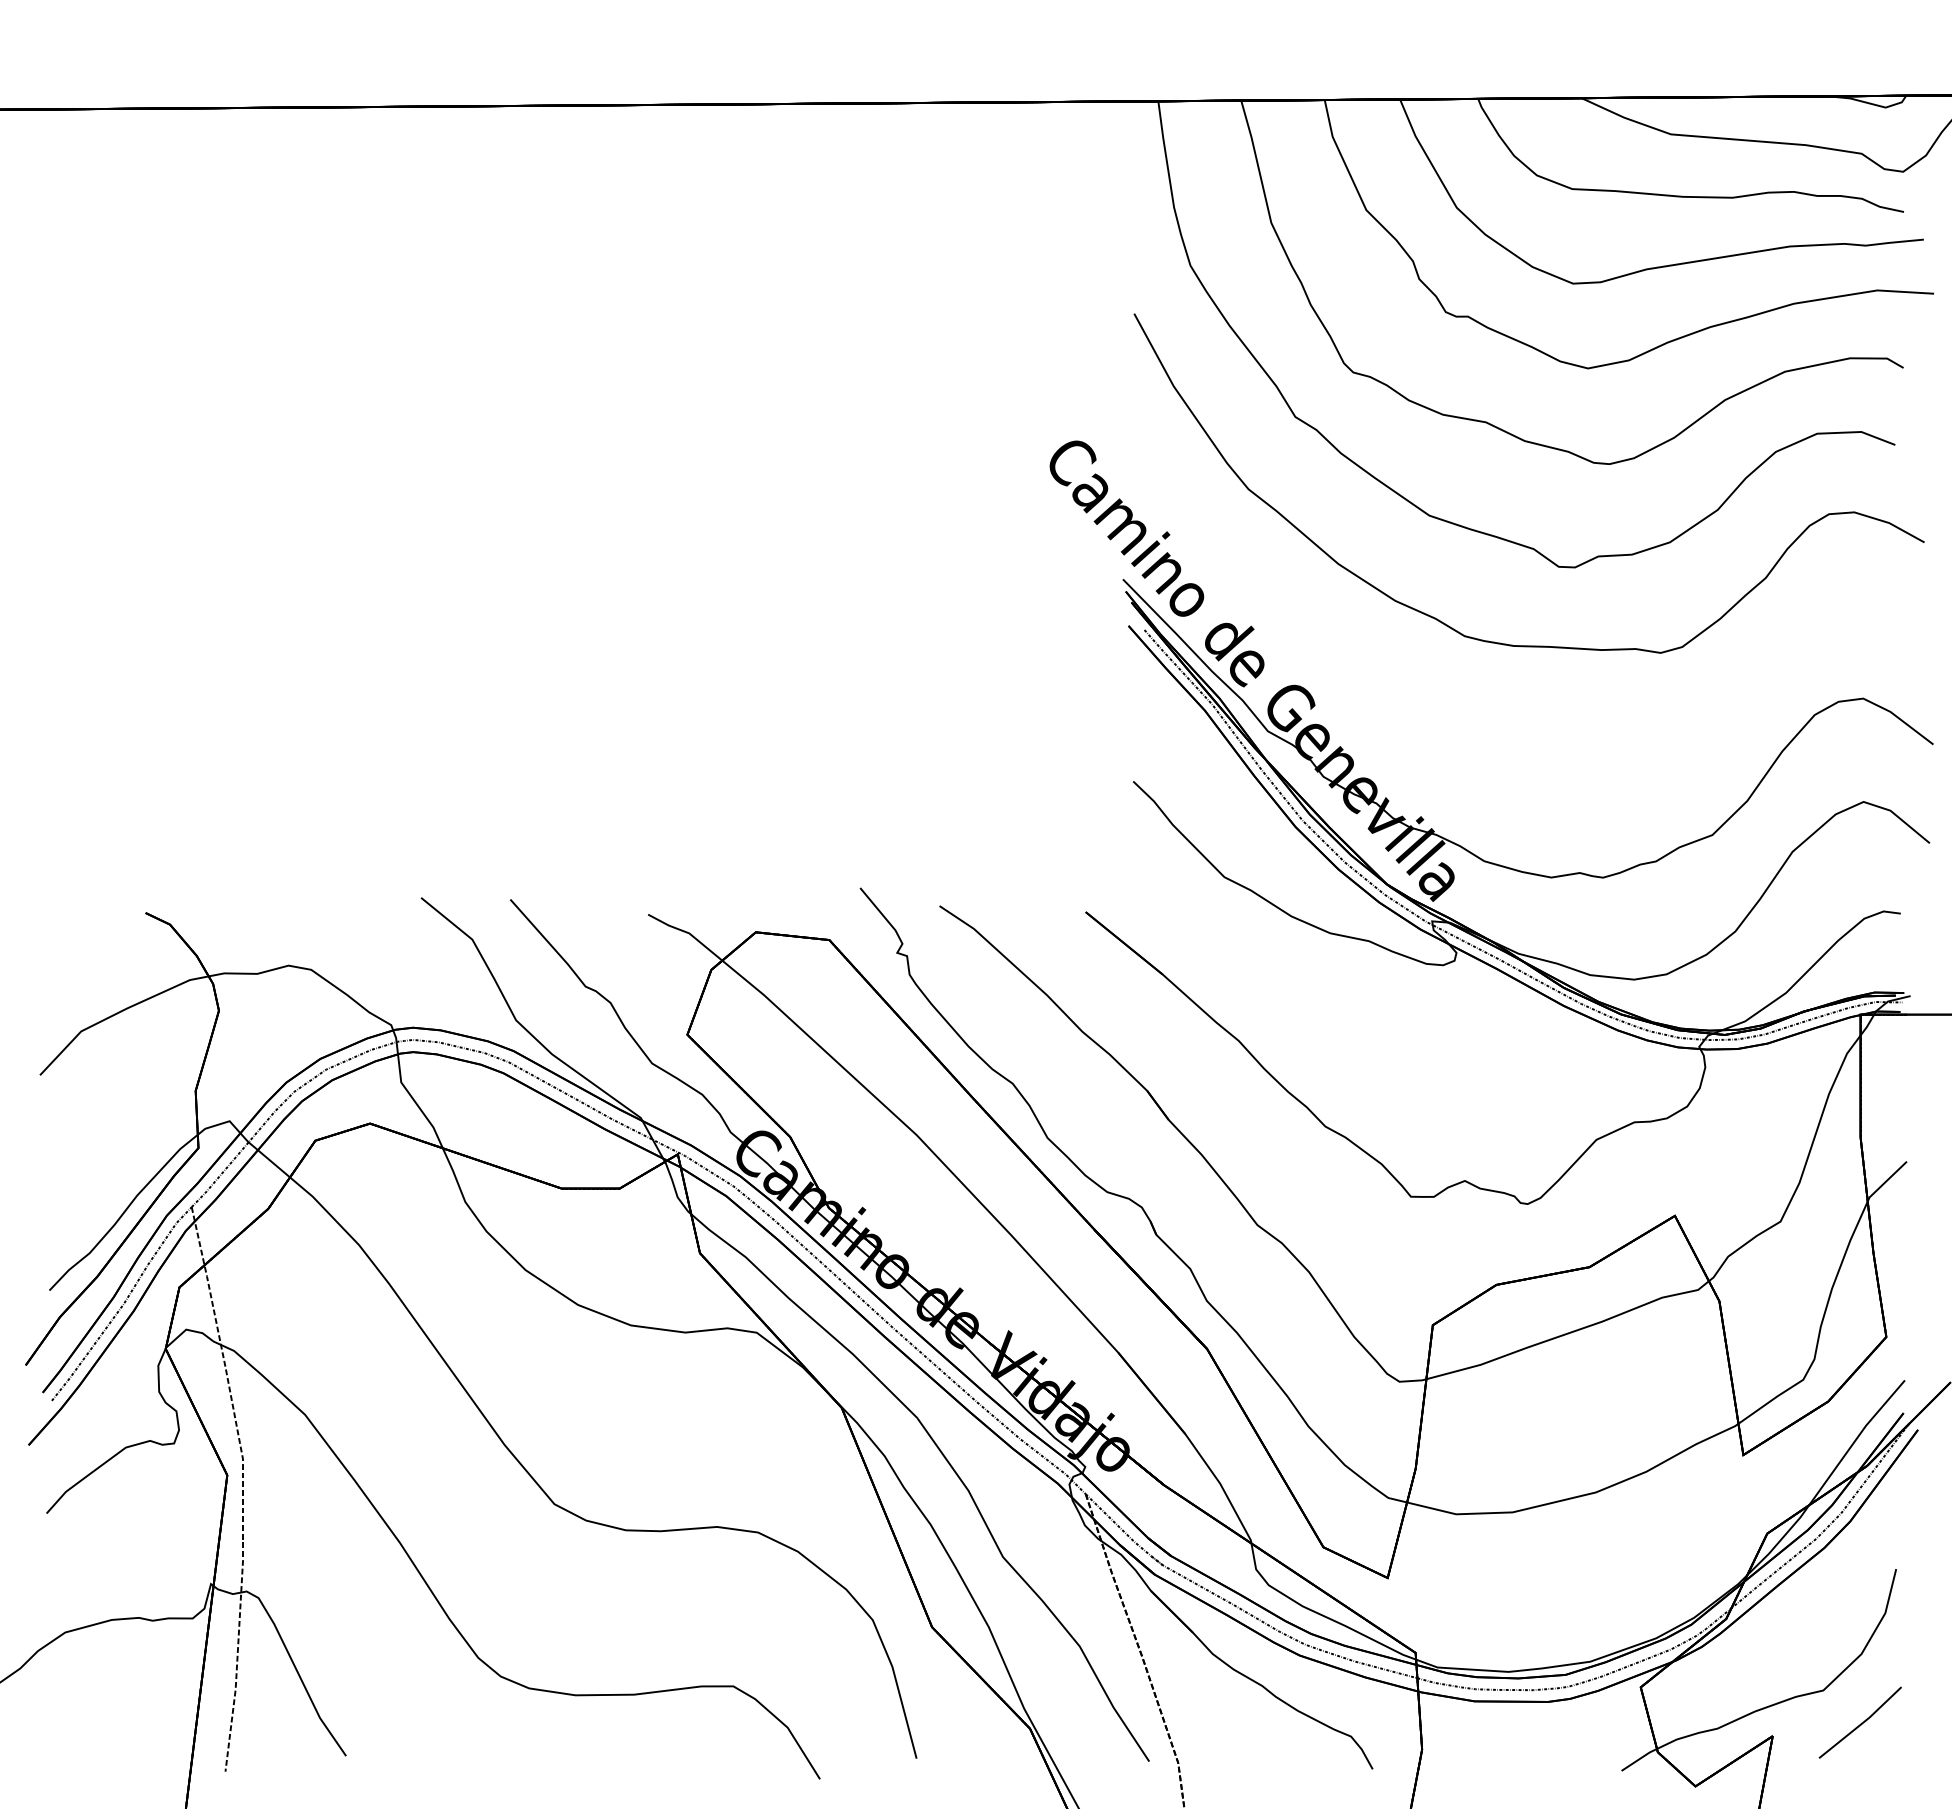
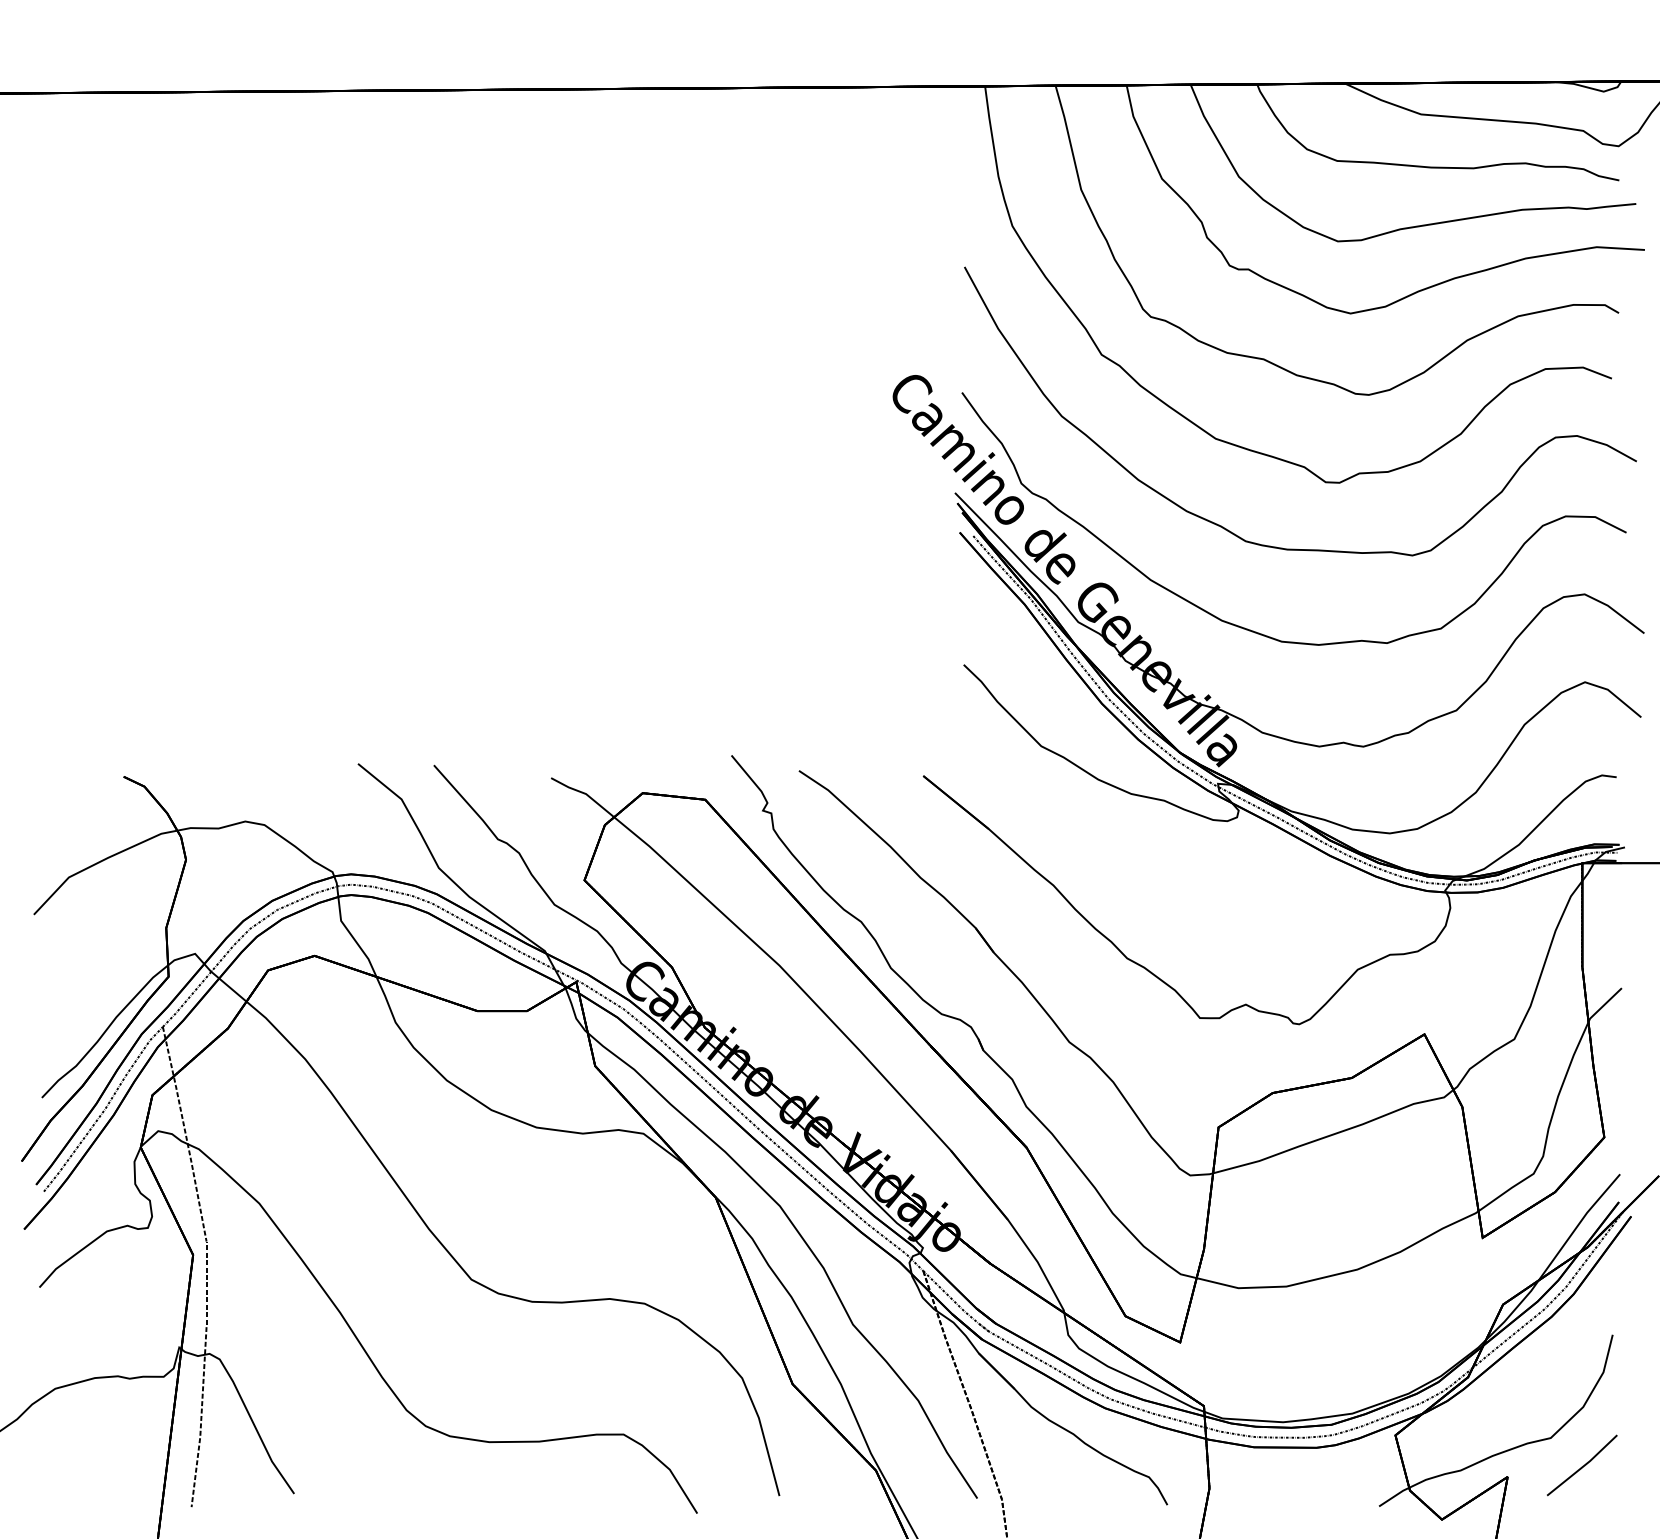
part: (1477, 742) -> (1256, 631), added

